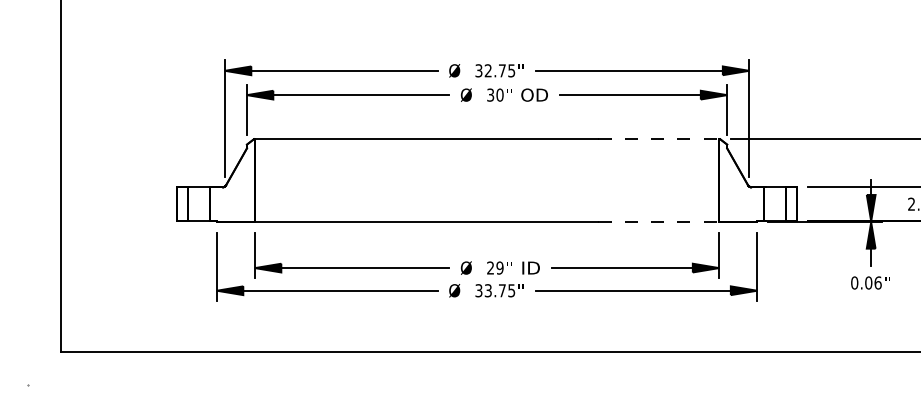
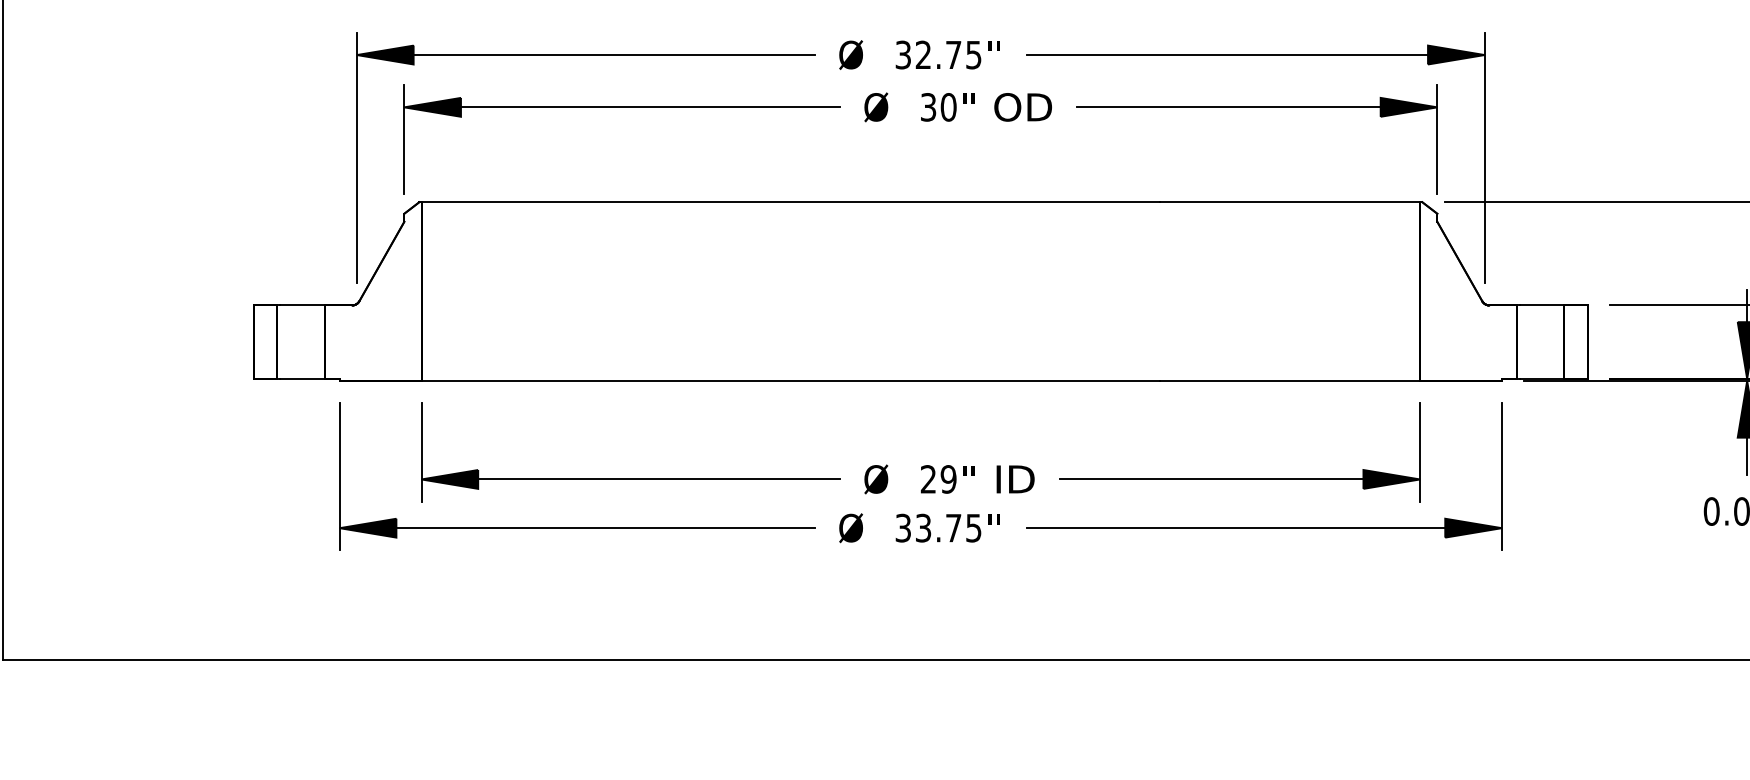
line: (659, 139) -> (1291, 202), dashed -> solid
line: (659, 222) -> (1291, 381), dashed -> solid

